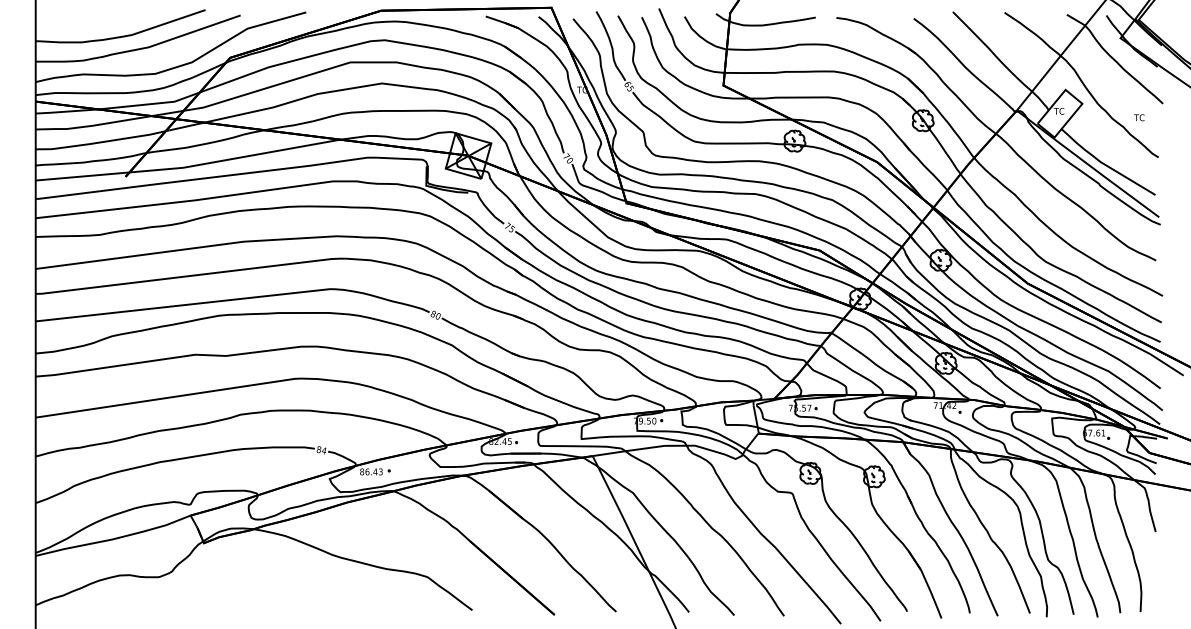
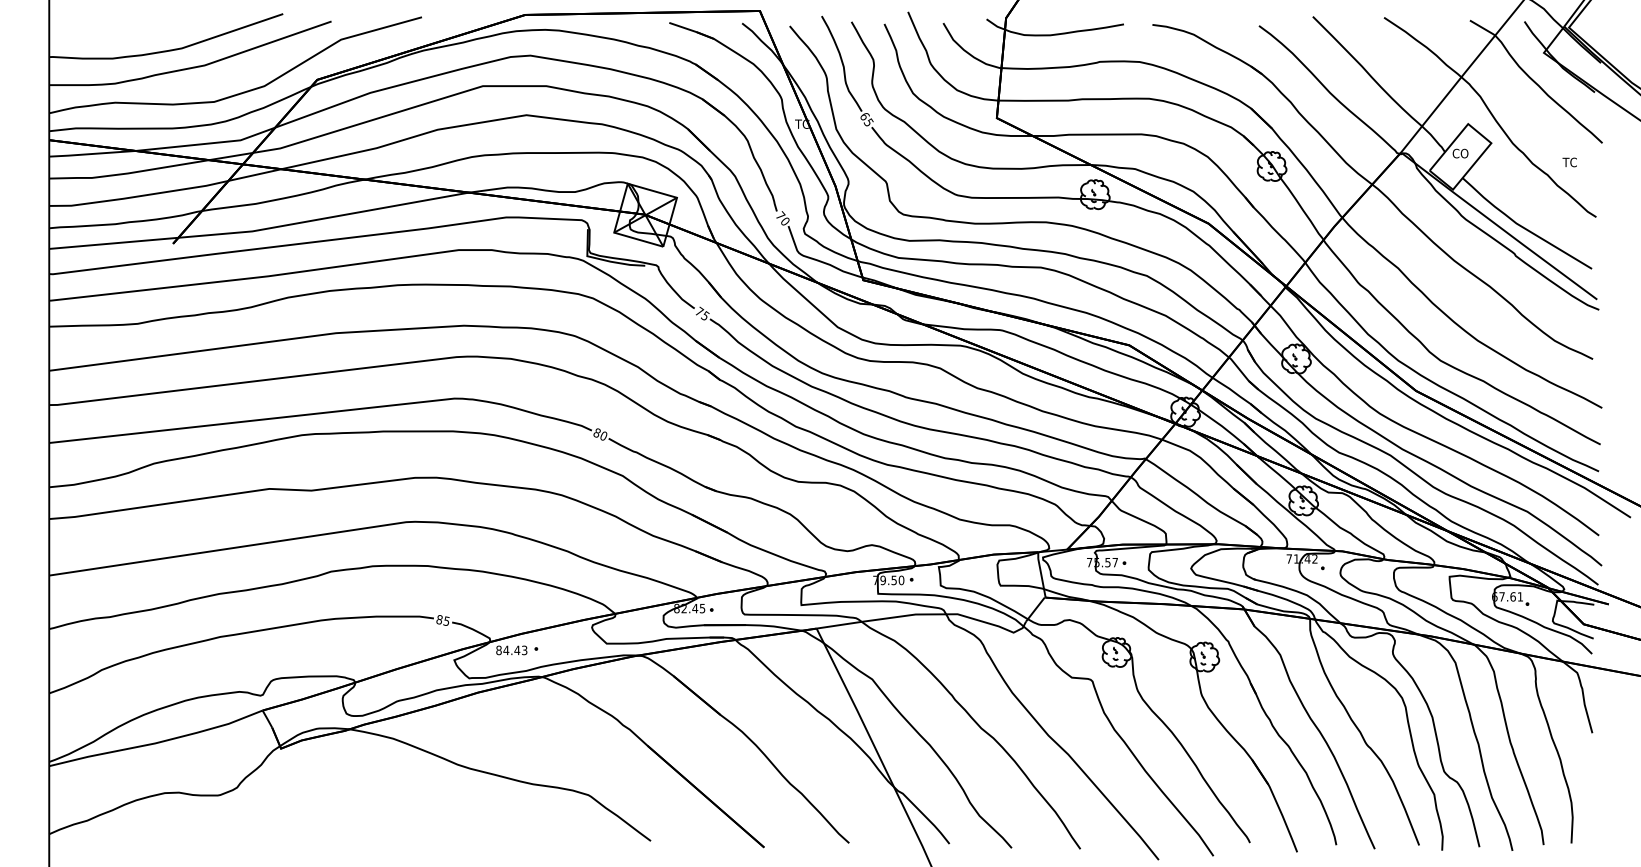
text: (1060, 111) -> (1460, 153), TC -> CO
text: (324, 450) -> (446, 621), 84 -> 85
text: (367, 471) -> (506, 650), 86.43 -> 84.43

